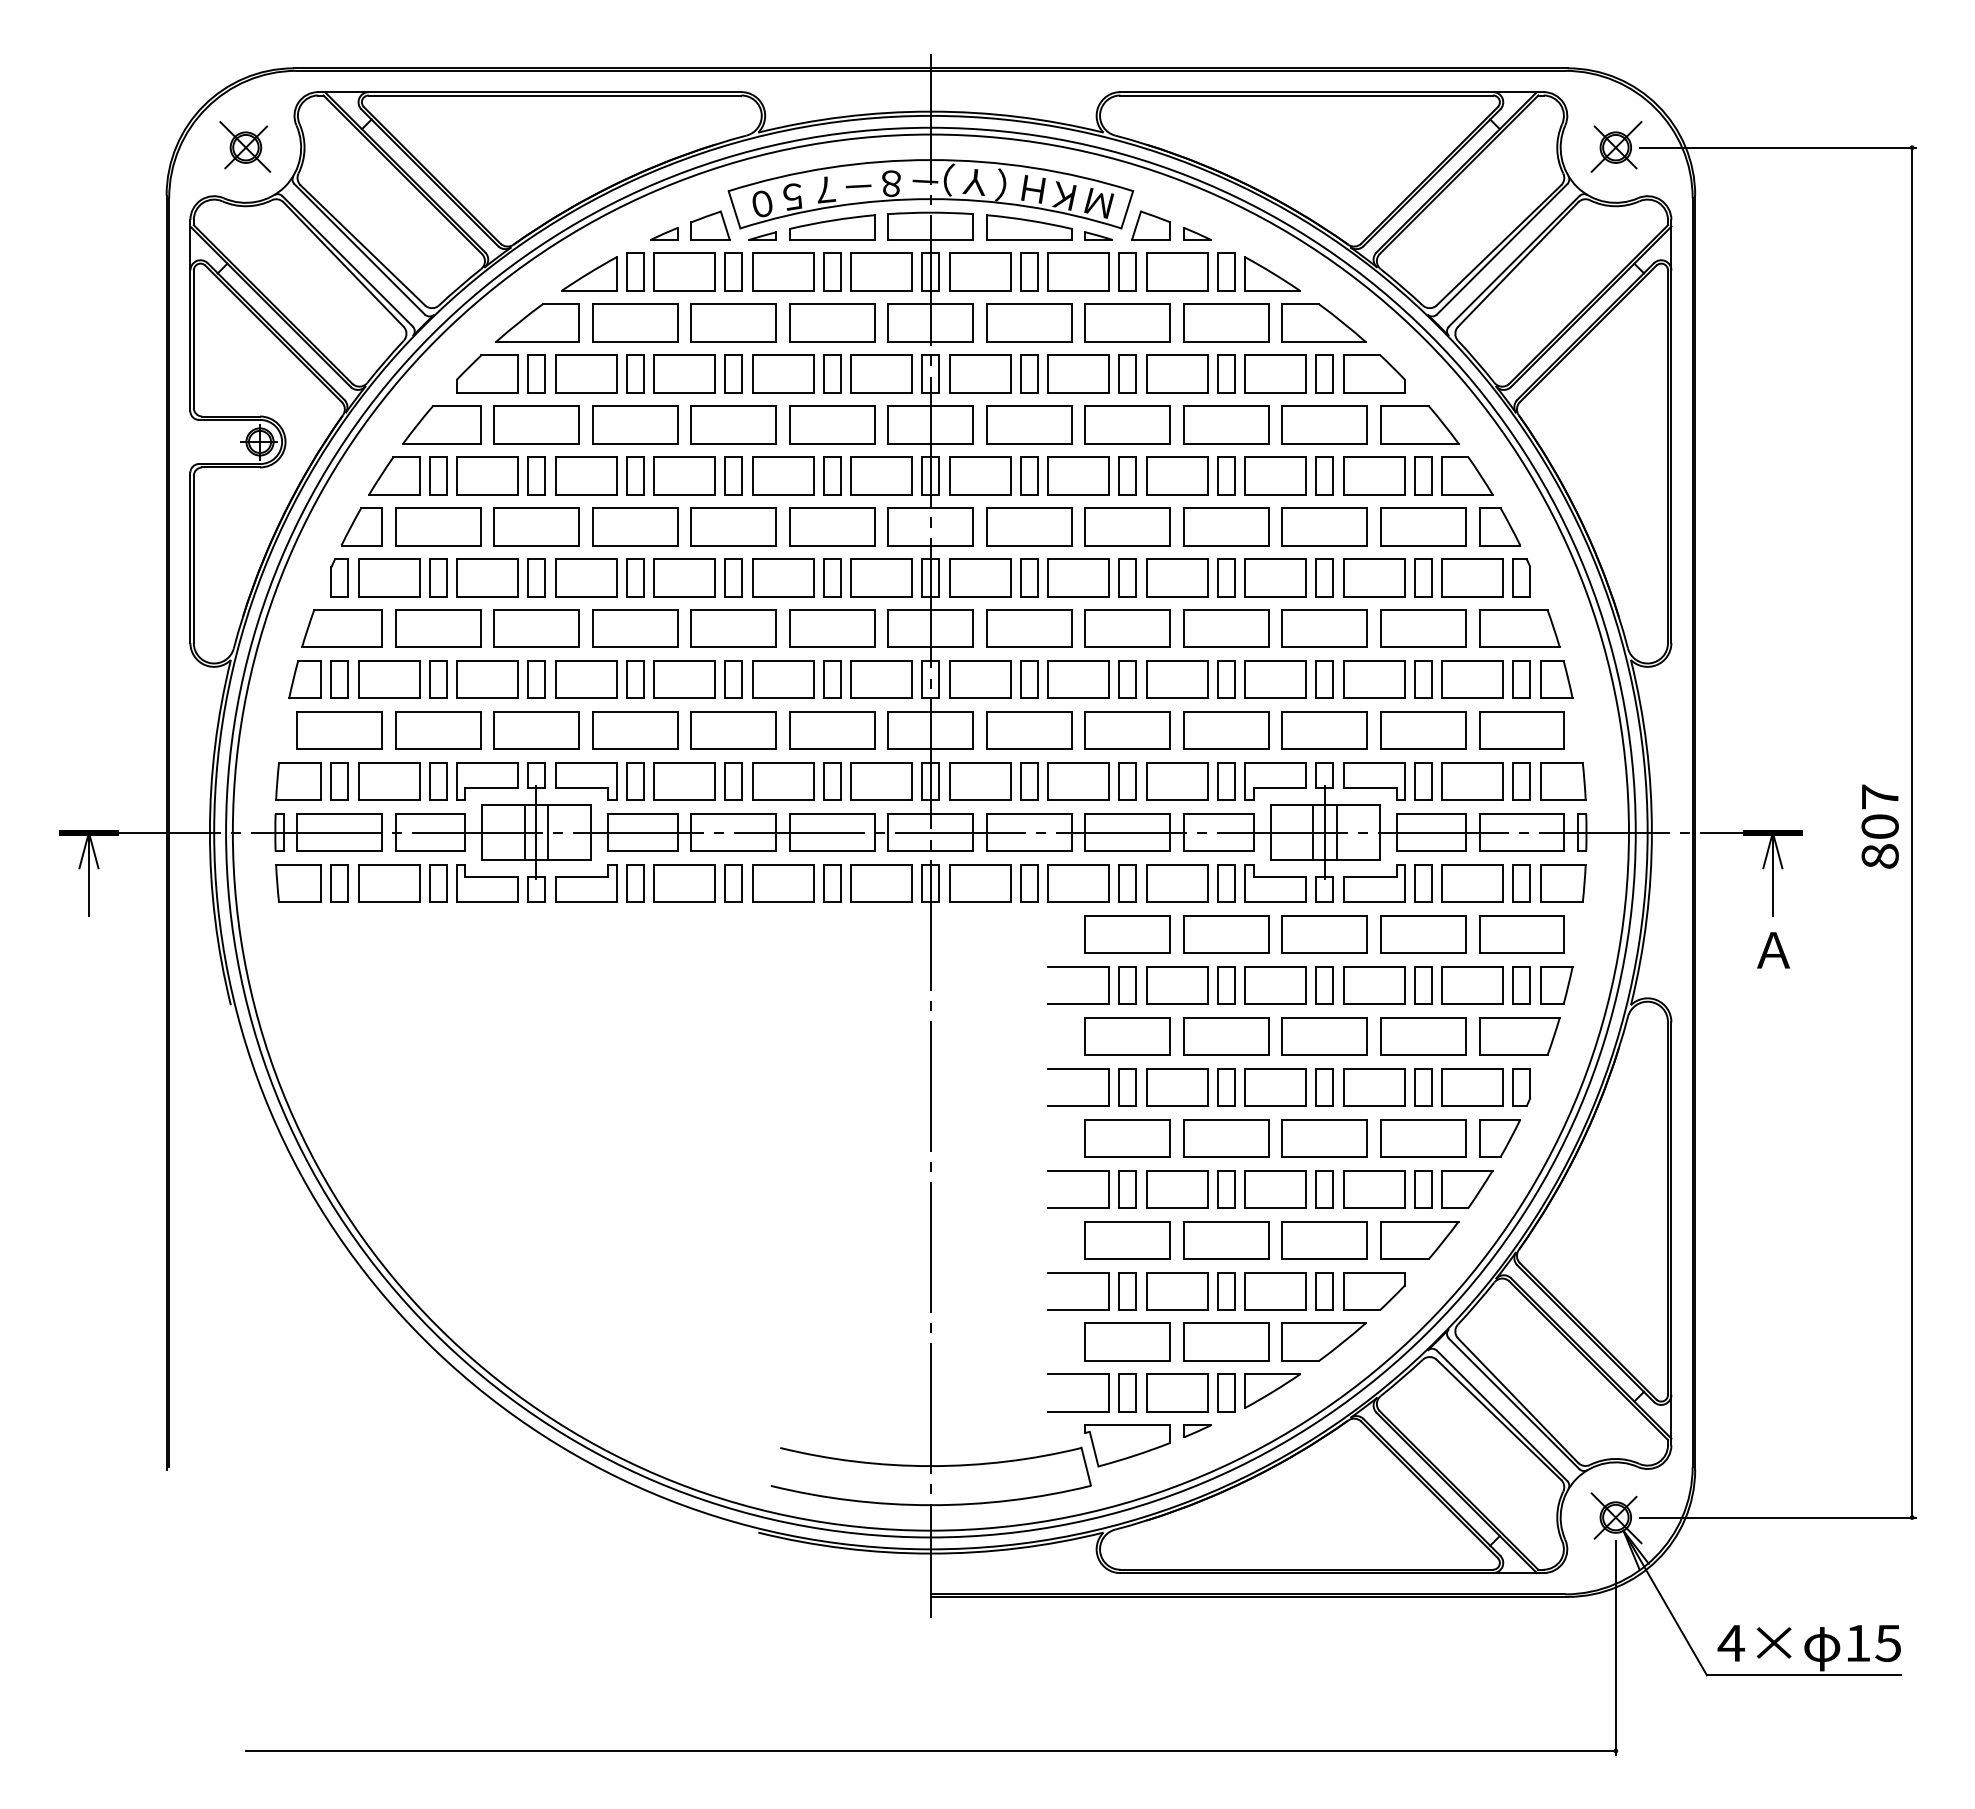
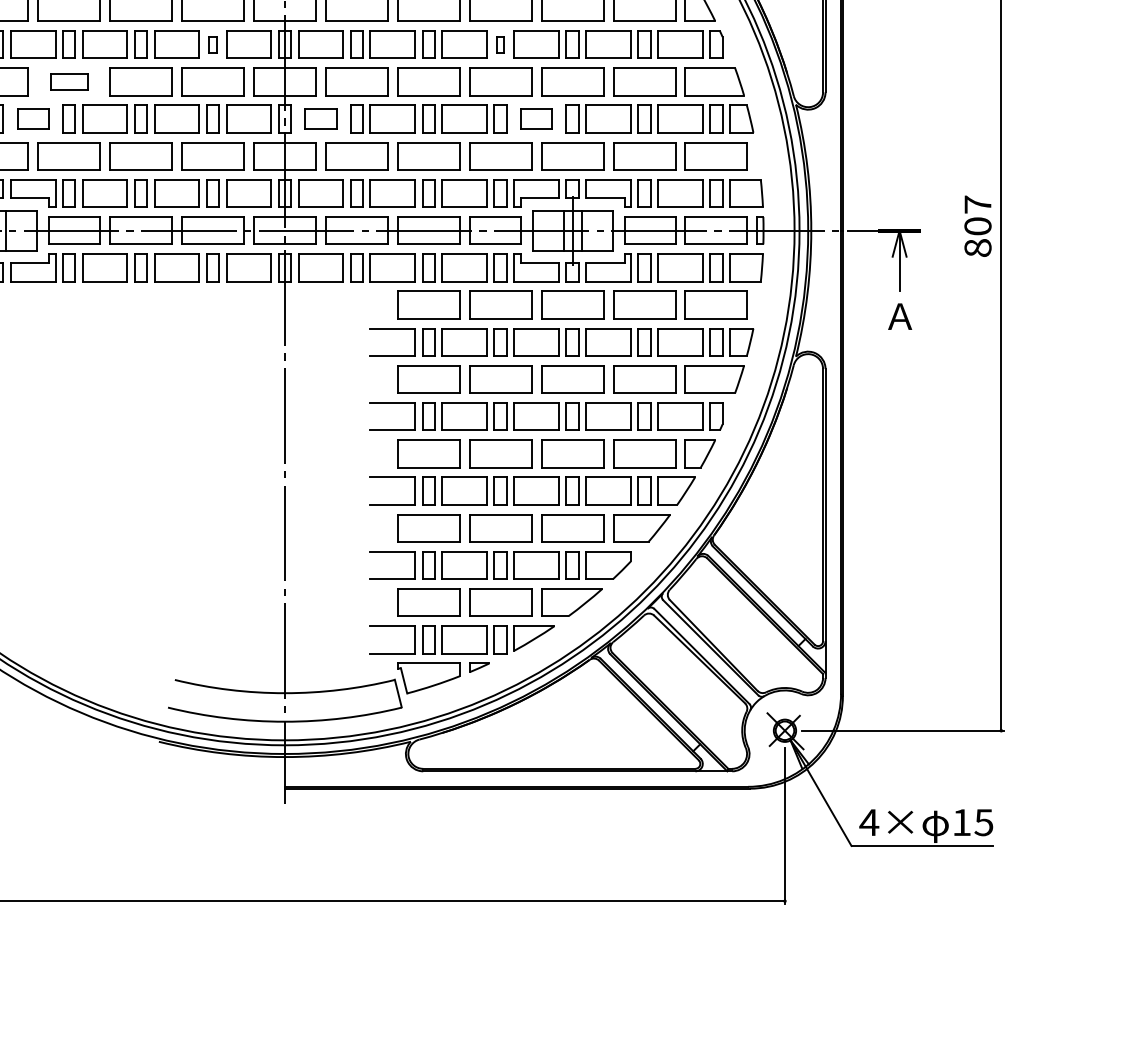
part: (832, 577) -> (213, 44), size x0.6
part: (1226, 577) -> (500, 44), size x0.6
part: (635, 628) -> (69, 81), size x0.6
part: (586, 679) -> (33, 118), size x0.7
part: (980, 679) -> (321, 118), size x0.7
part: (1275, 679) -> (536, 118), size x0.7

